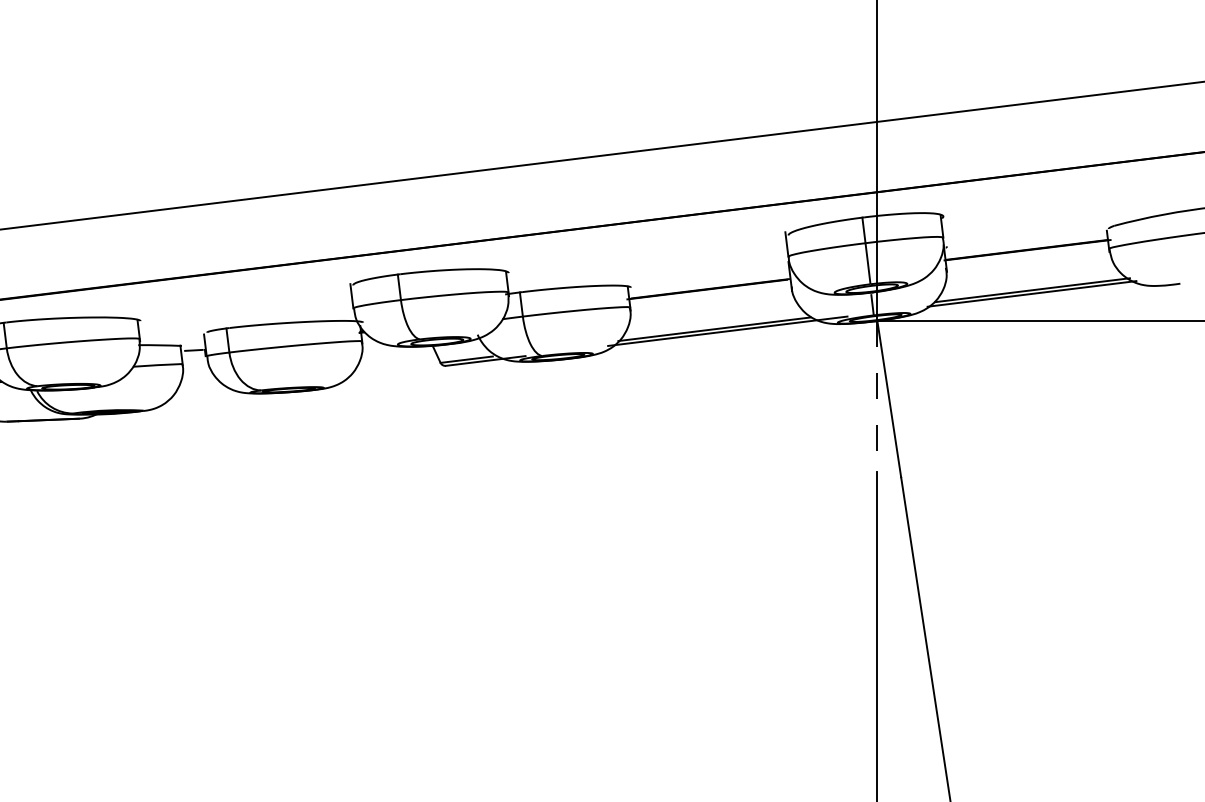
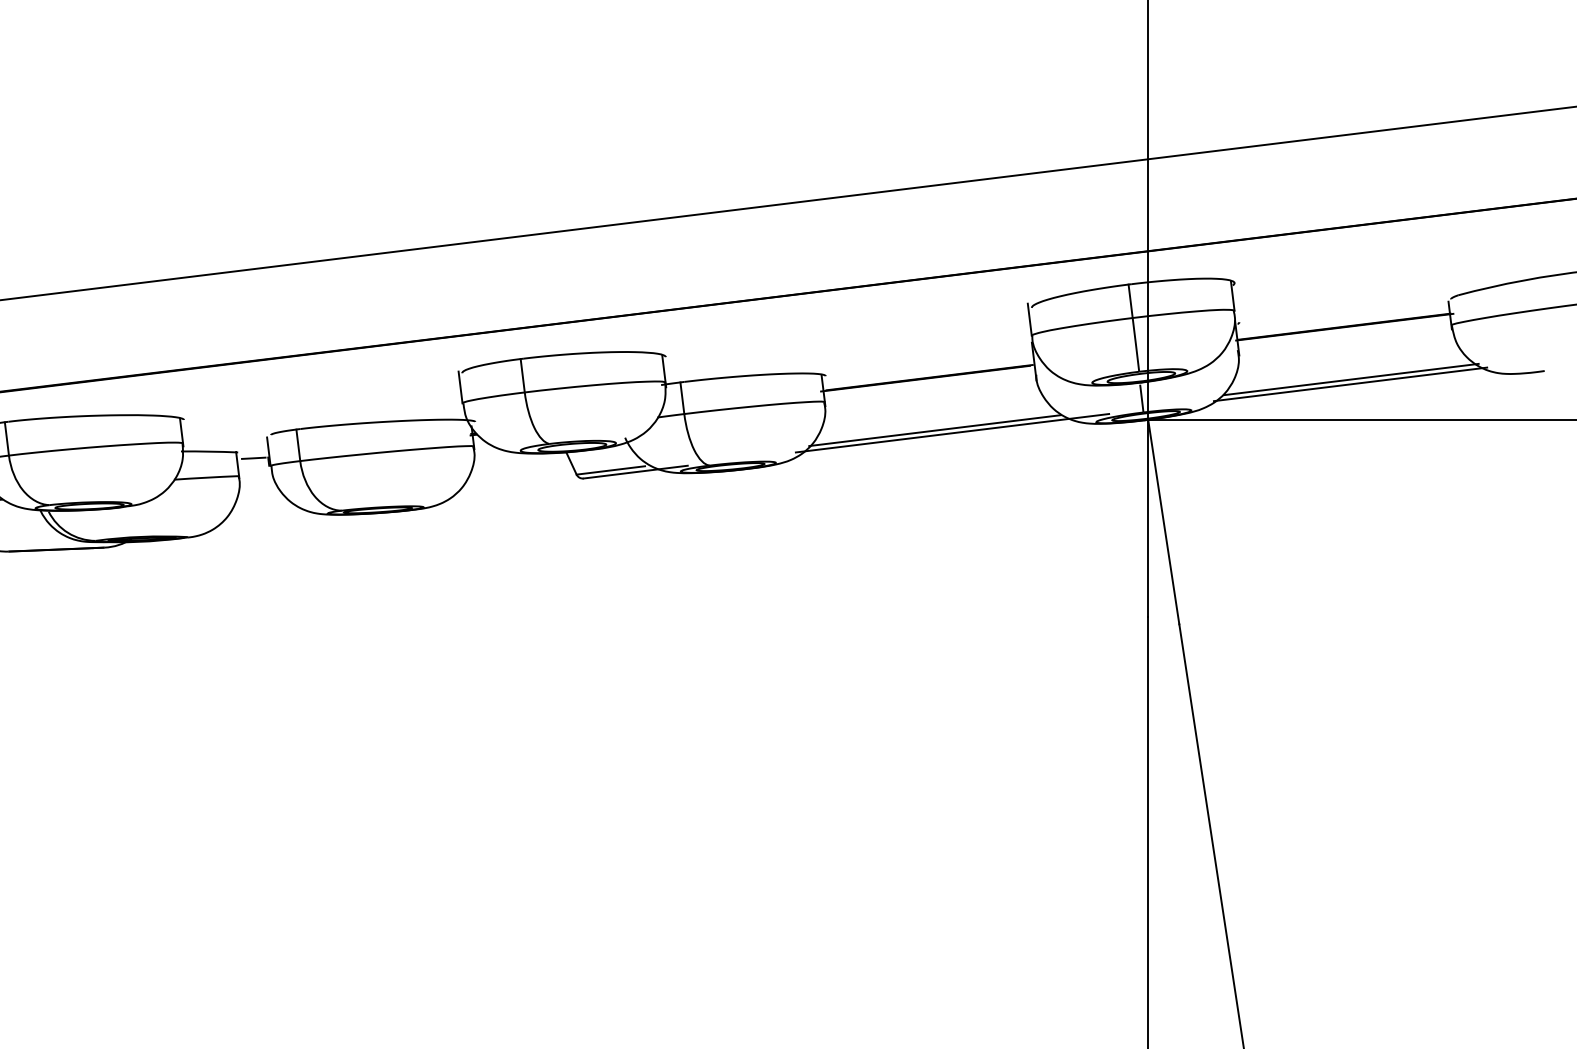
line: (877, 396) -> (1148, 518), dashed -> solid

